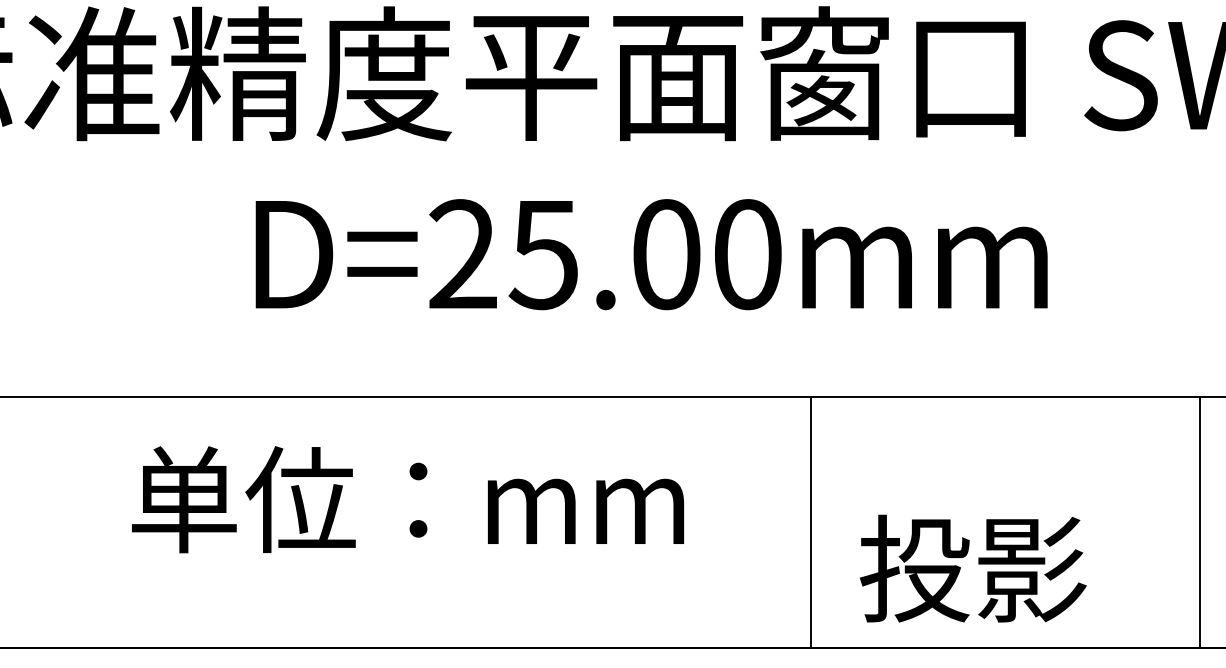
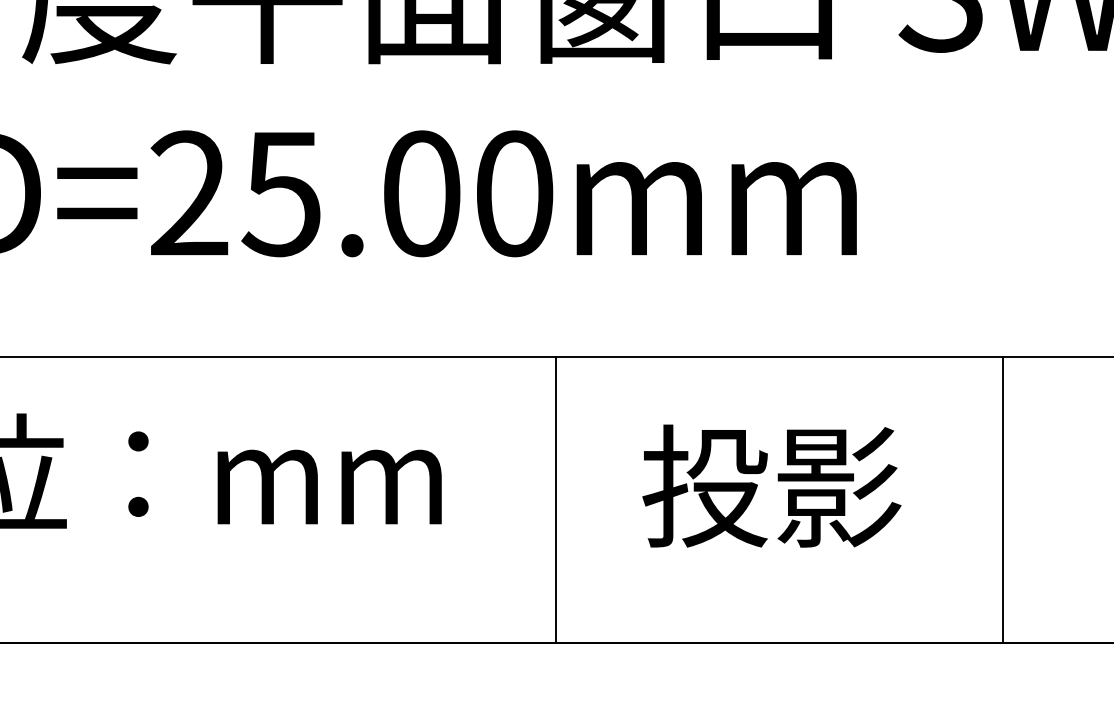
line: (810, 522) -> (555, 499), moved
line: (1200, 522) -> (1003, 499), moved
text: (973, 568) -> (772, 485), moved

